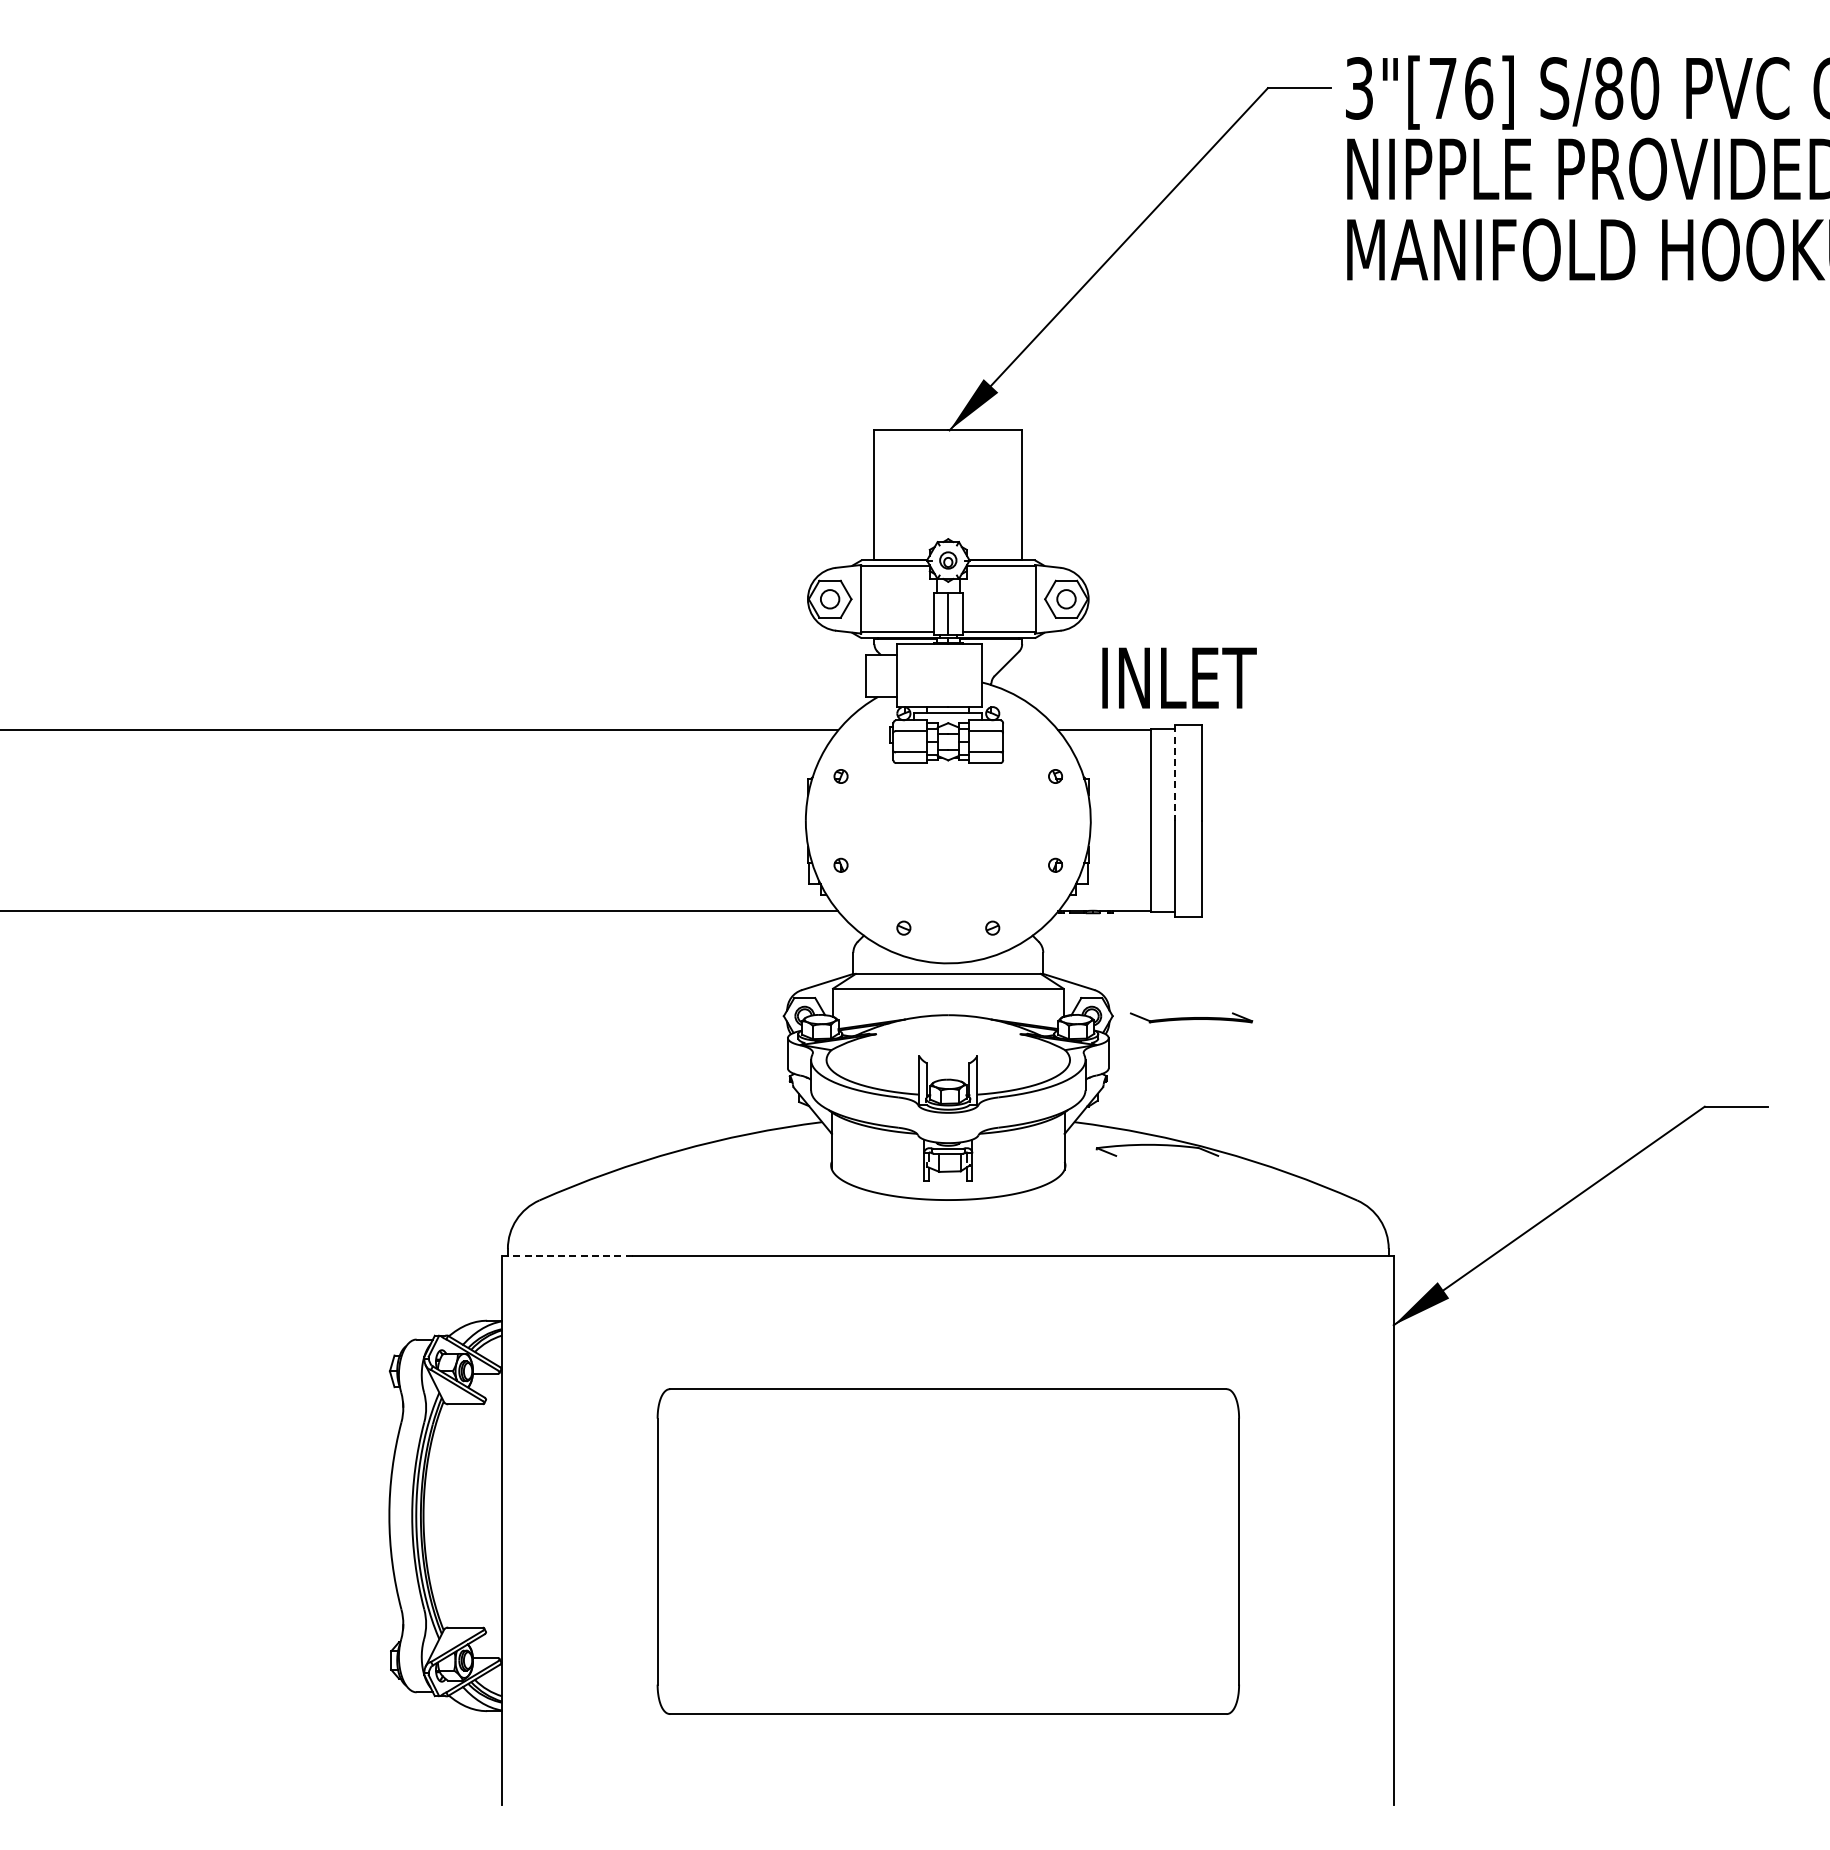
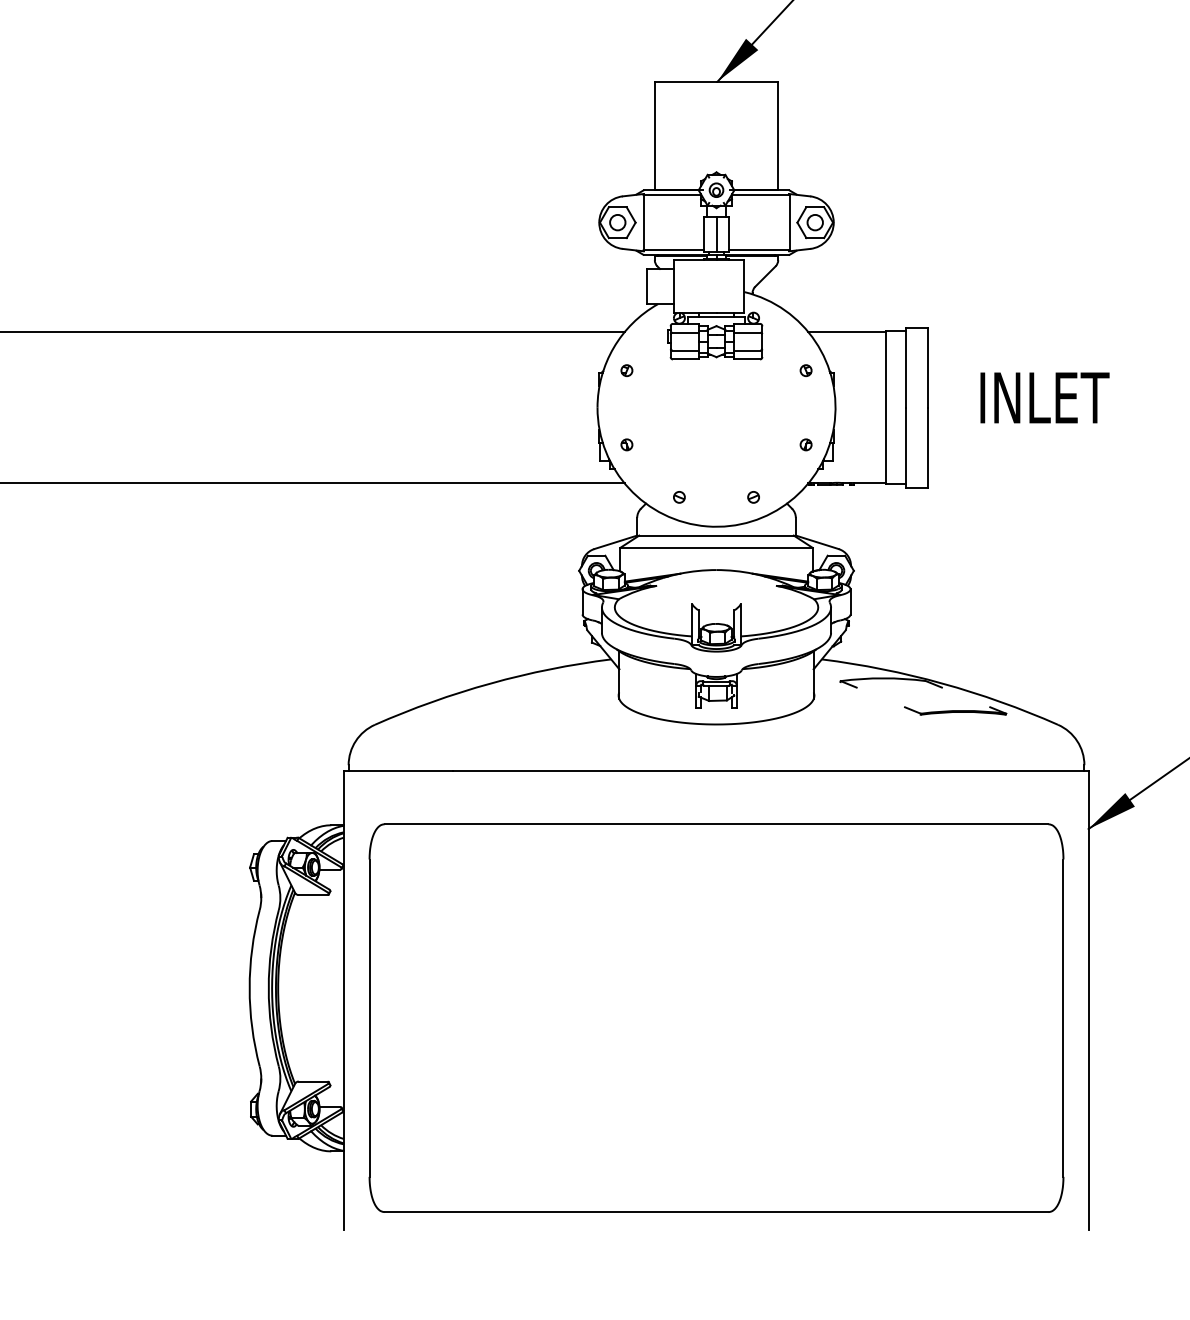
text: (1179, 677) -> (1044, 397), moved
line: (1175, 773) -> (906, 368), dashed -> solid
part: (1191, 1017) -> (955, 710), moved
line: (567, 1256) -> (398, 771), dashed -> solid
part: (948, 1551) -> (716, 1018), size x1.43

